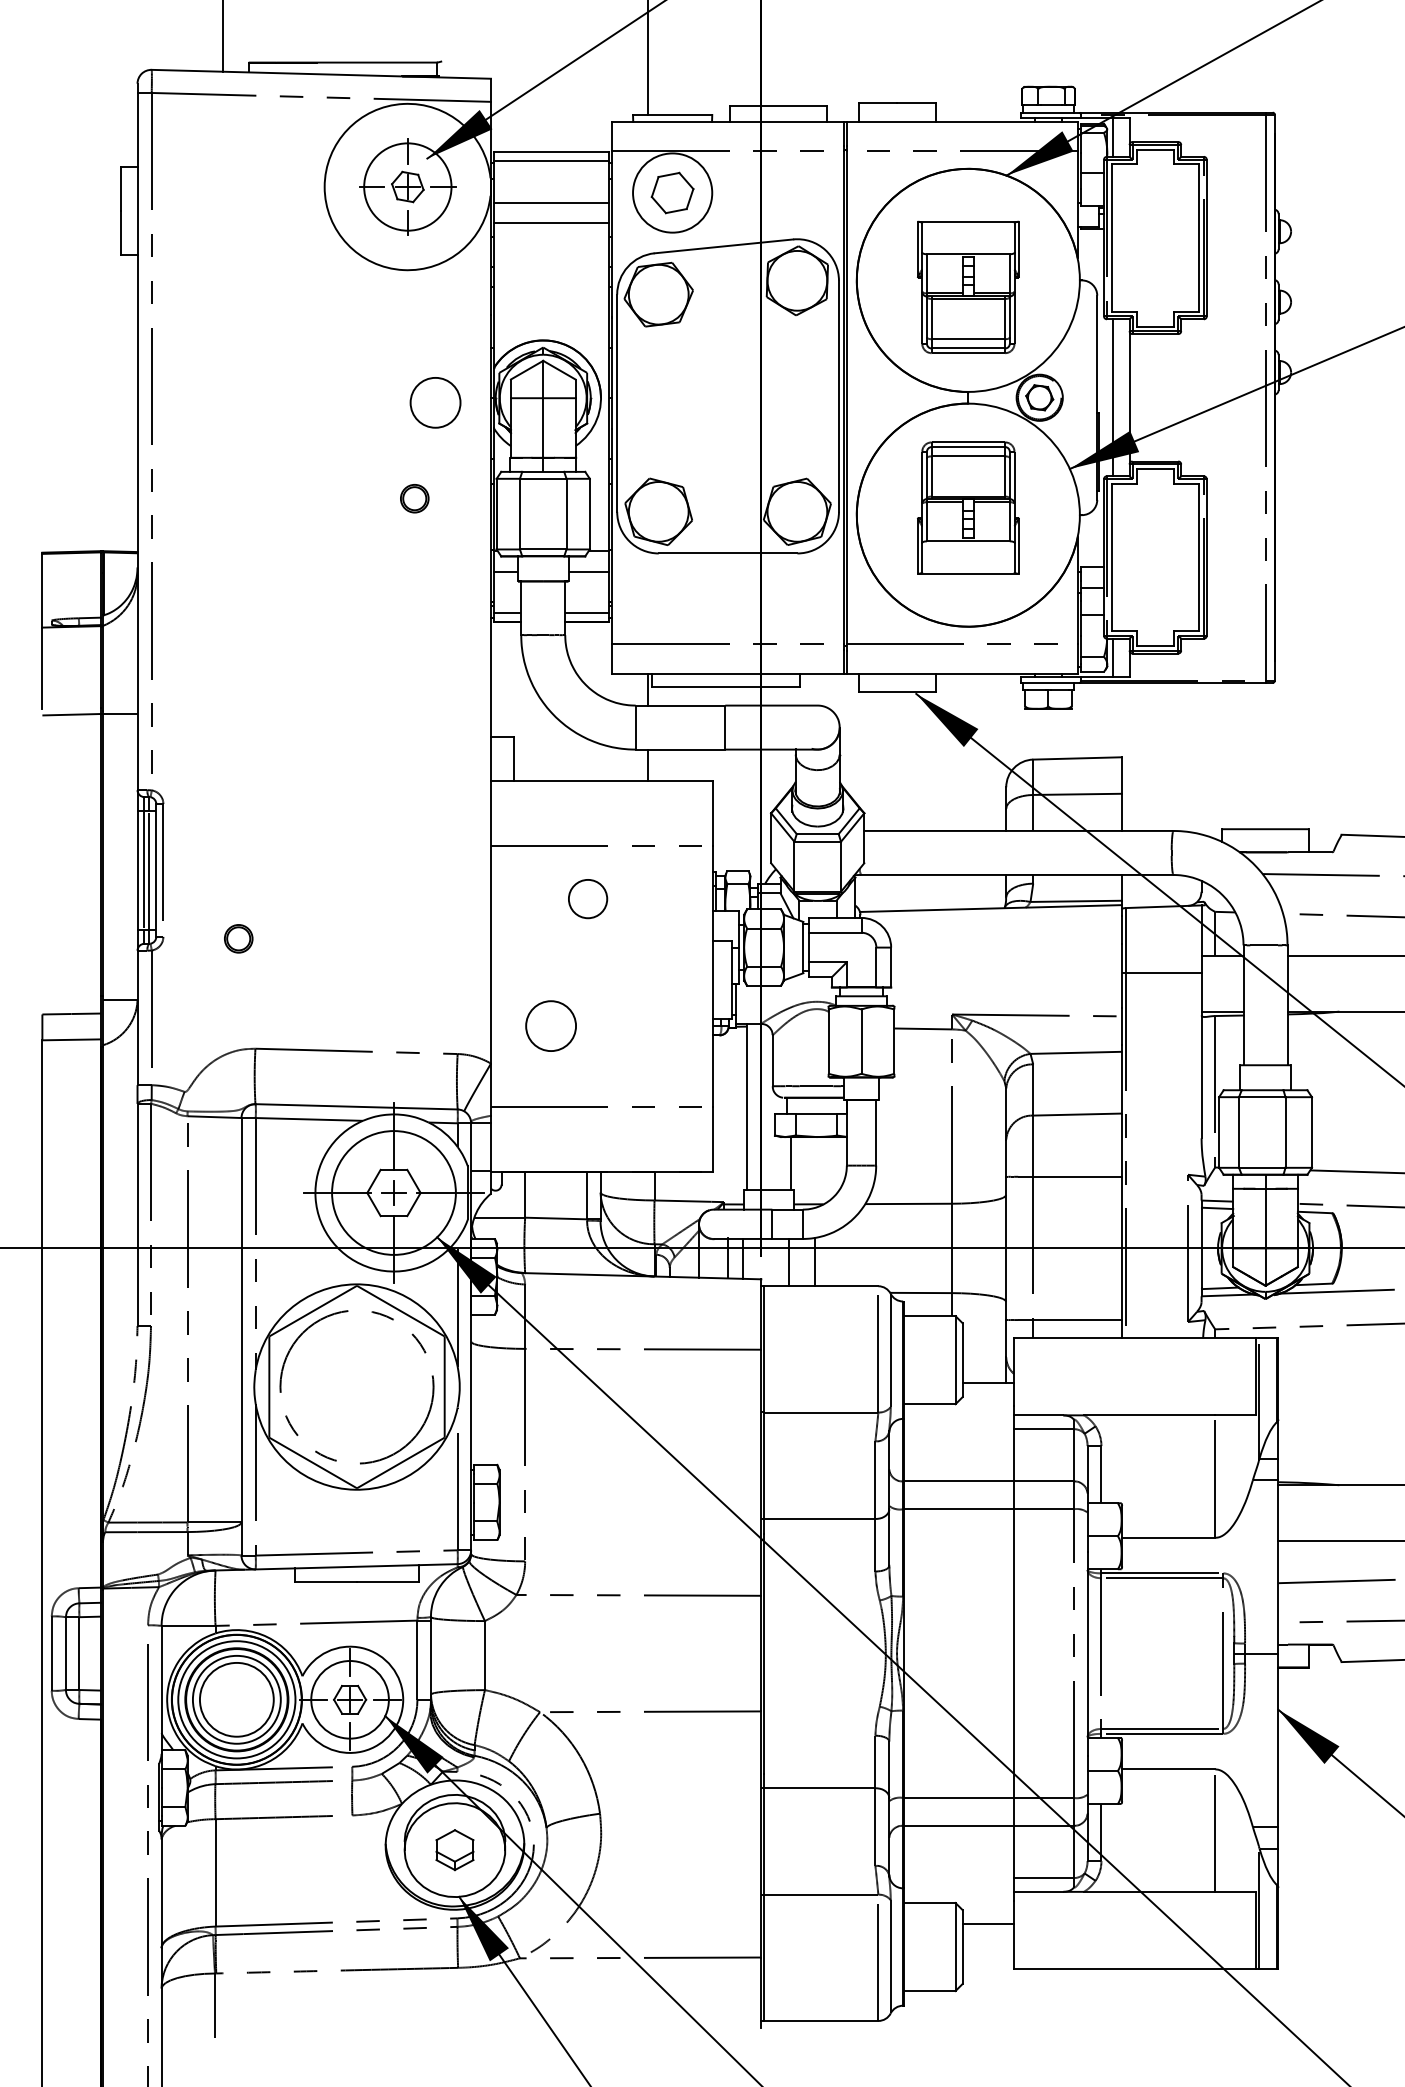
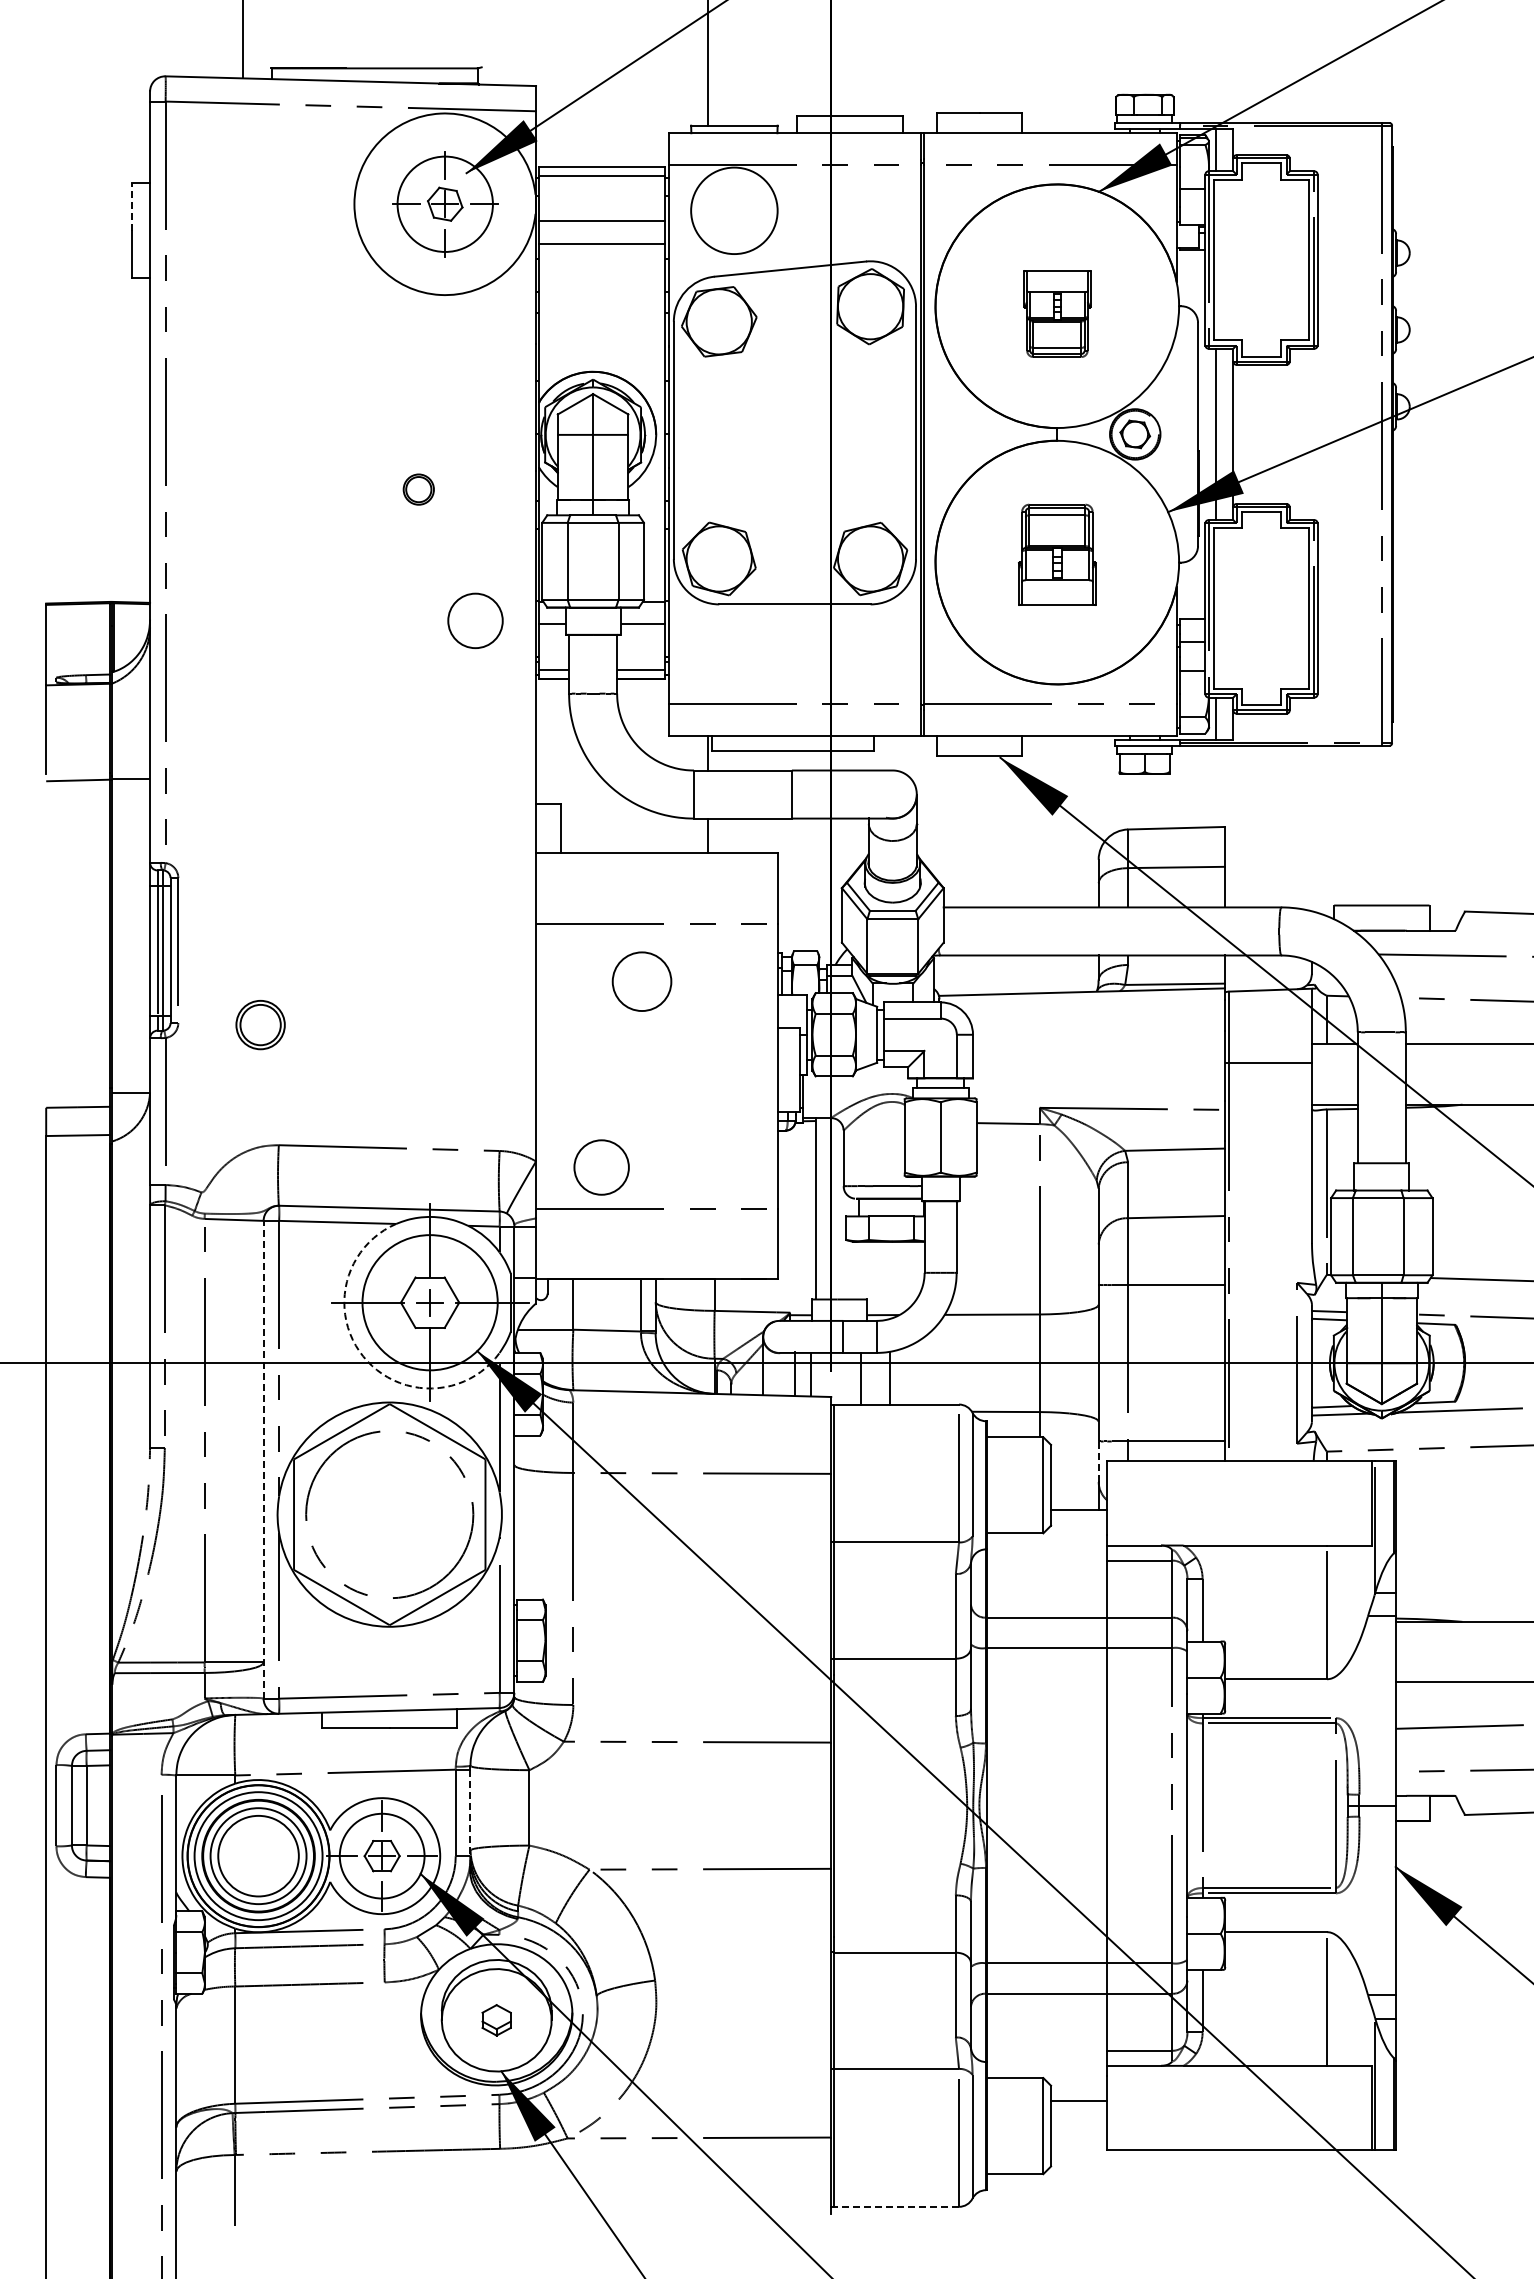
line: (121, 189) -> (132, 206), solid -> dashed
part: (672, 192) -> (734, 210), removed
part: (968, 287) -> (1057, 313), size x0.6
circle: (435, 402) -> (475, 620), moved
part: (414, 498) -> (418, 489), moved
part: (968, 507) -> (1057, 554), size x0.7
circle: (587, 898) -> (641, 981), size x1.4
part: (238, 939) -> (260, 1025), size x1.6
circle: (550, 1026) -> (601, 1167), moved
line: (790, 1163) -> (863, 1270), removed
arc: (332, 1242) -> (363, 1356), solid -> dashed
line: (241, 1336) -> (263, 1459), solid -> dashed
line: (1006, 1338) -> (1098, 1461), solid -> dashed
line: (430, 1660) -> (470, 1813), solid -> dashed
part: (454, 1850) -> (496, 2020), size x0.7
line: (821, 2020) -> (896, 2206), solid -> dashed

